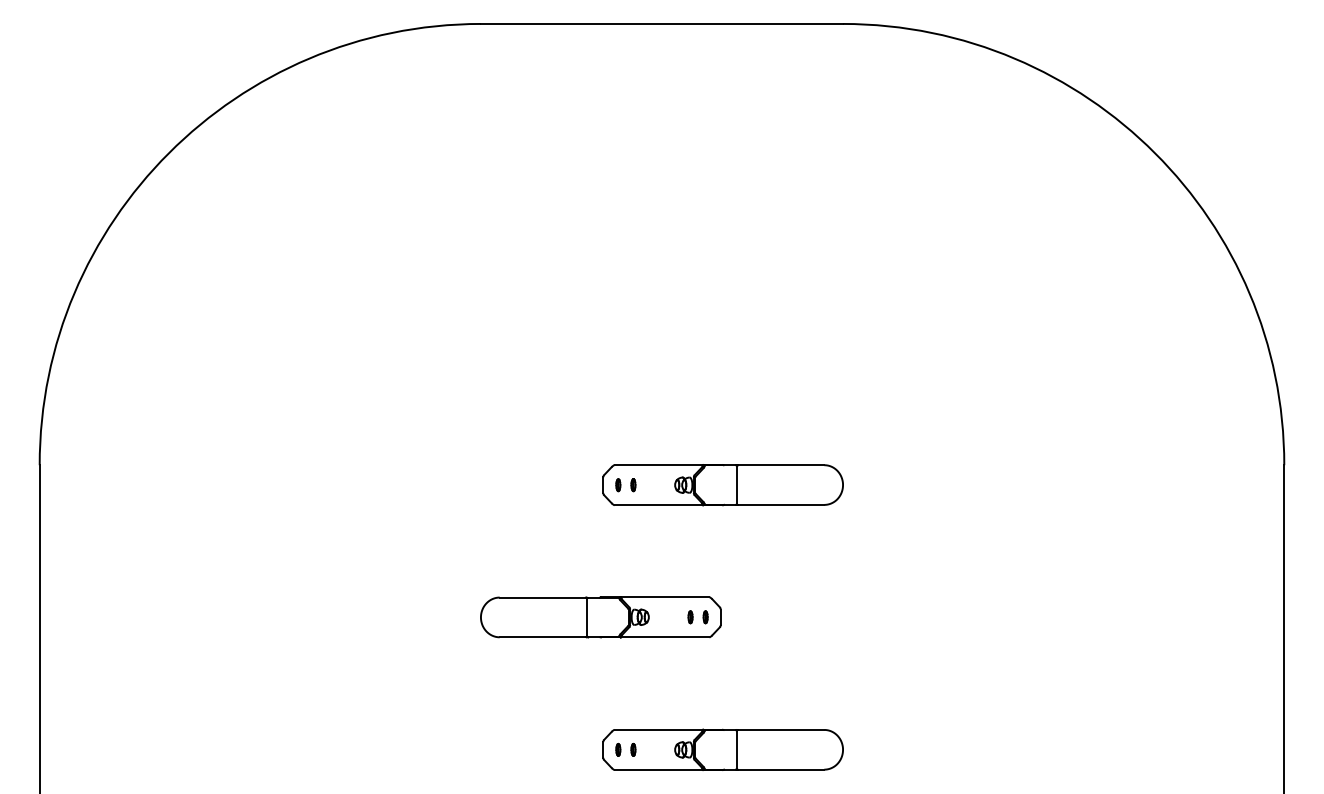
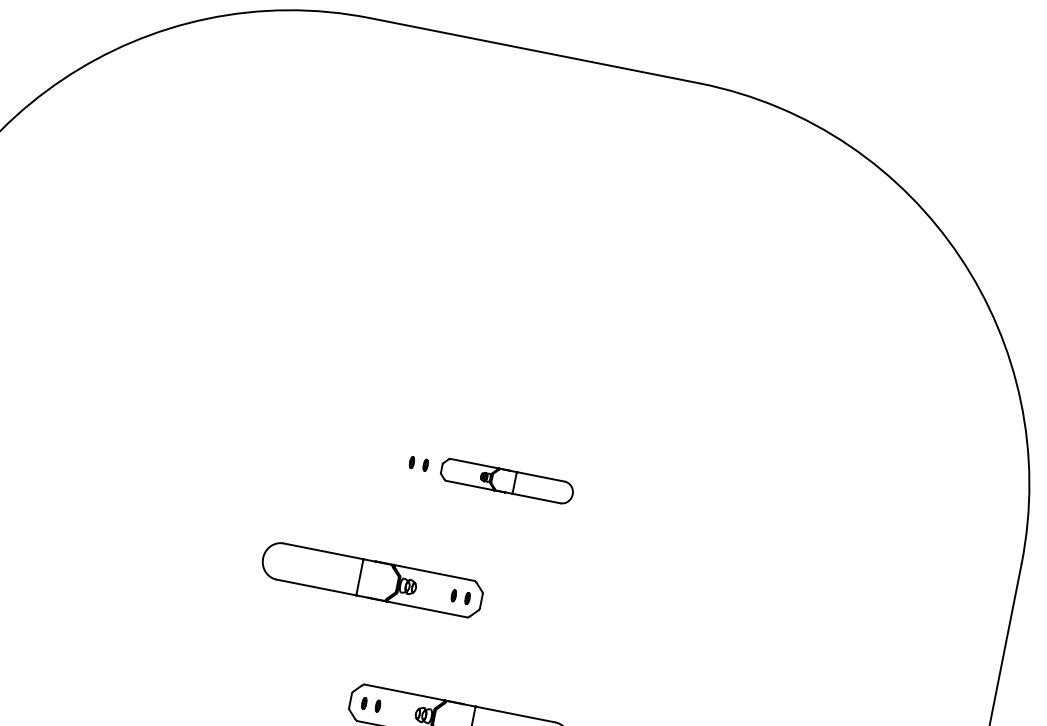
part: (722, 485) -> (506, 481), size x0.6

